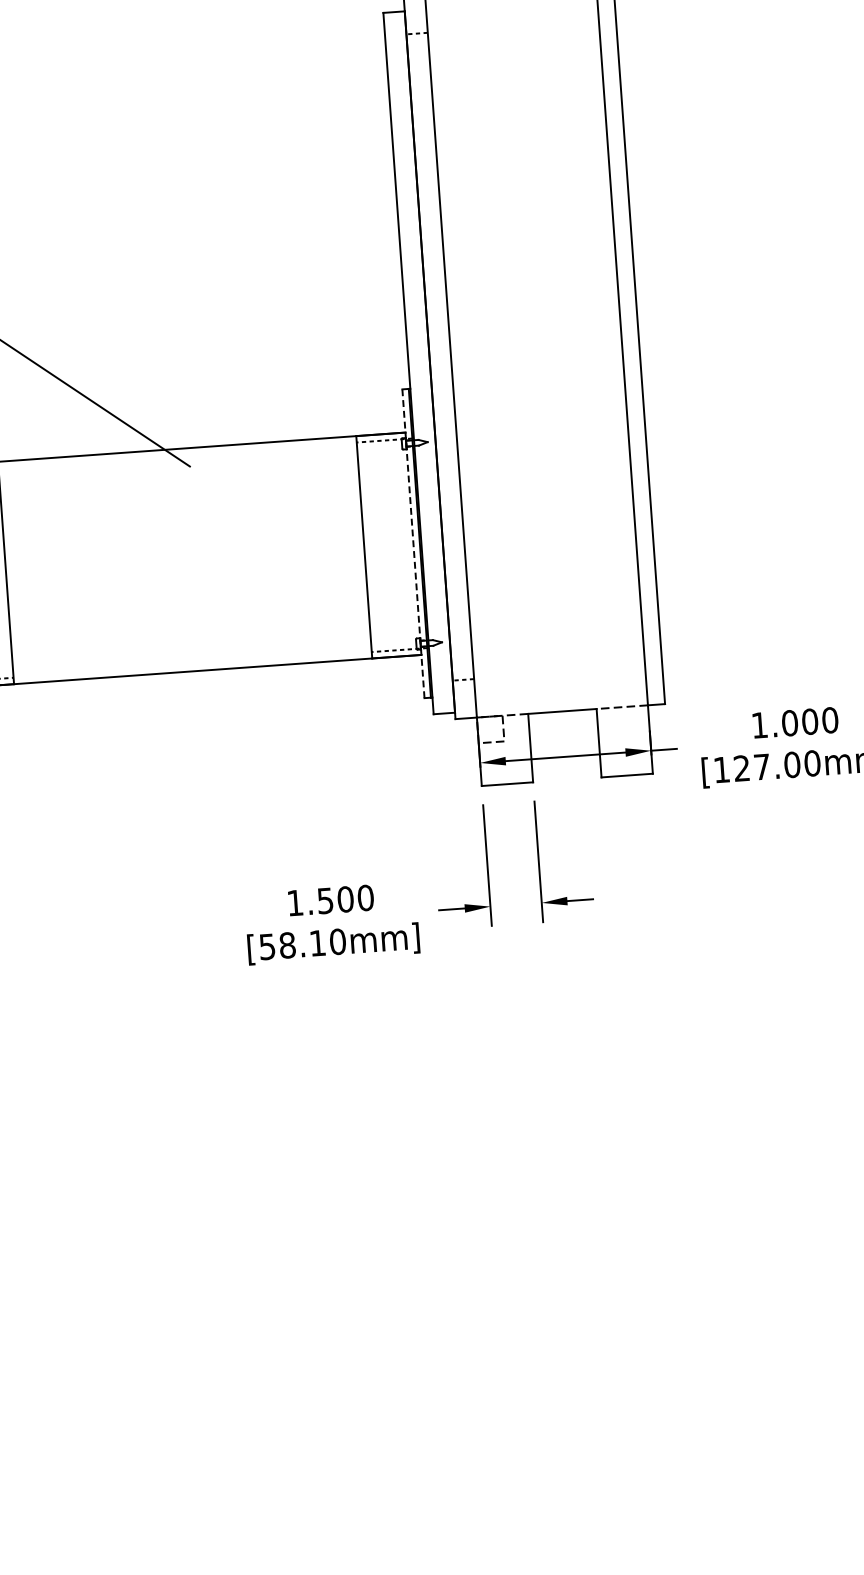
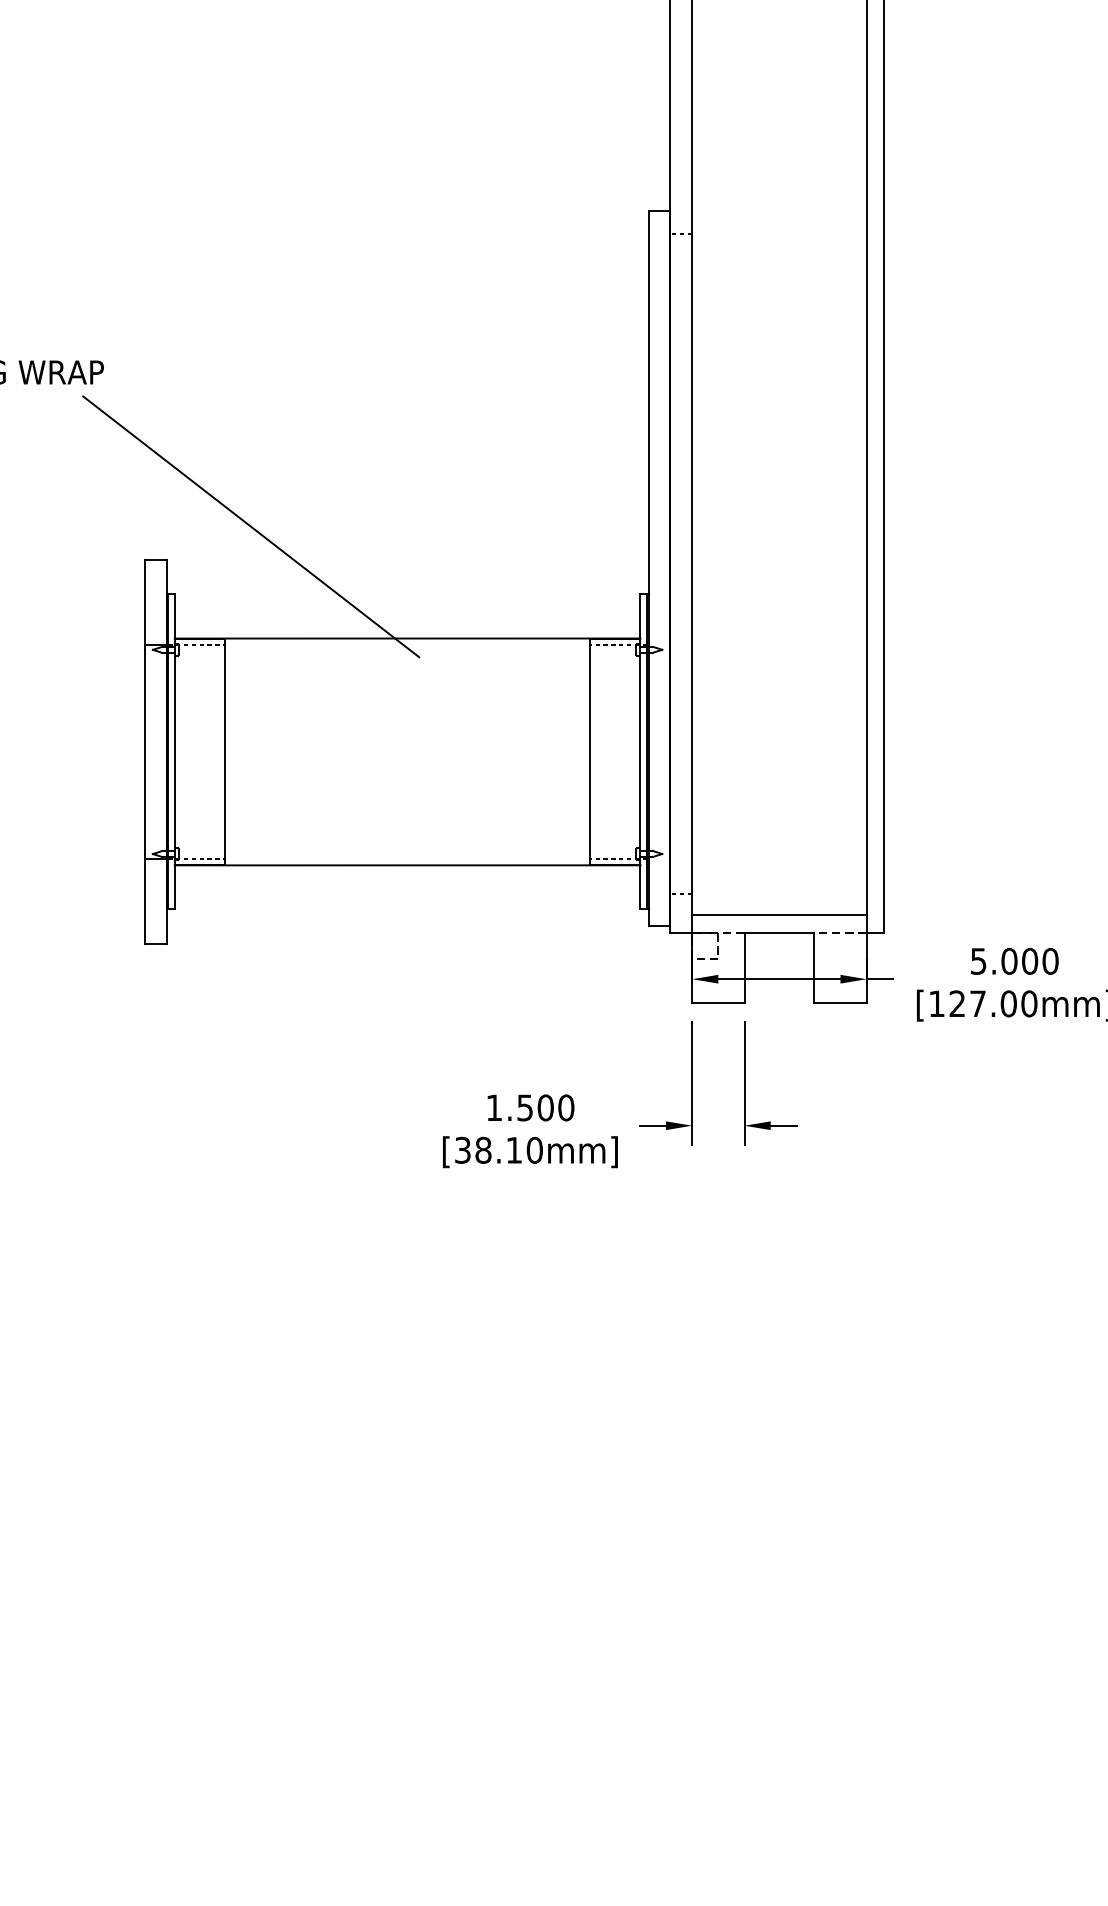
line: (413, 543) -> (640, 751), dashed -> solid
line: (561, 694) -> (779, 915), added
text: (759, 725) -> (978, 961), 1.000 -> 5.000
text: (267, 945) -> (463, 1149), [58.10mm] -> [38.10mm]

